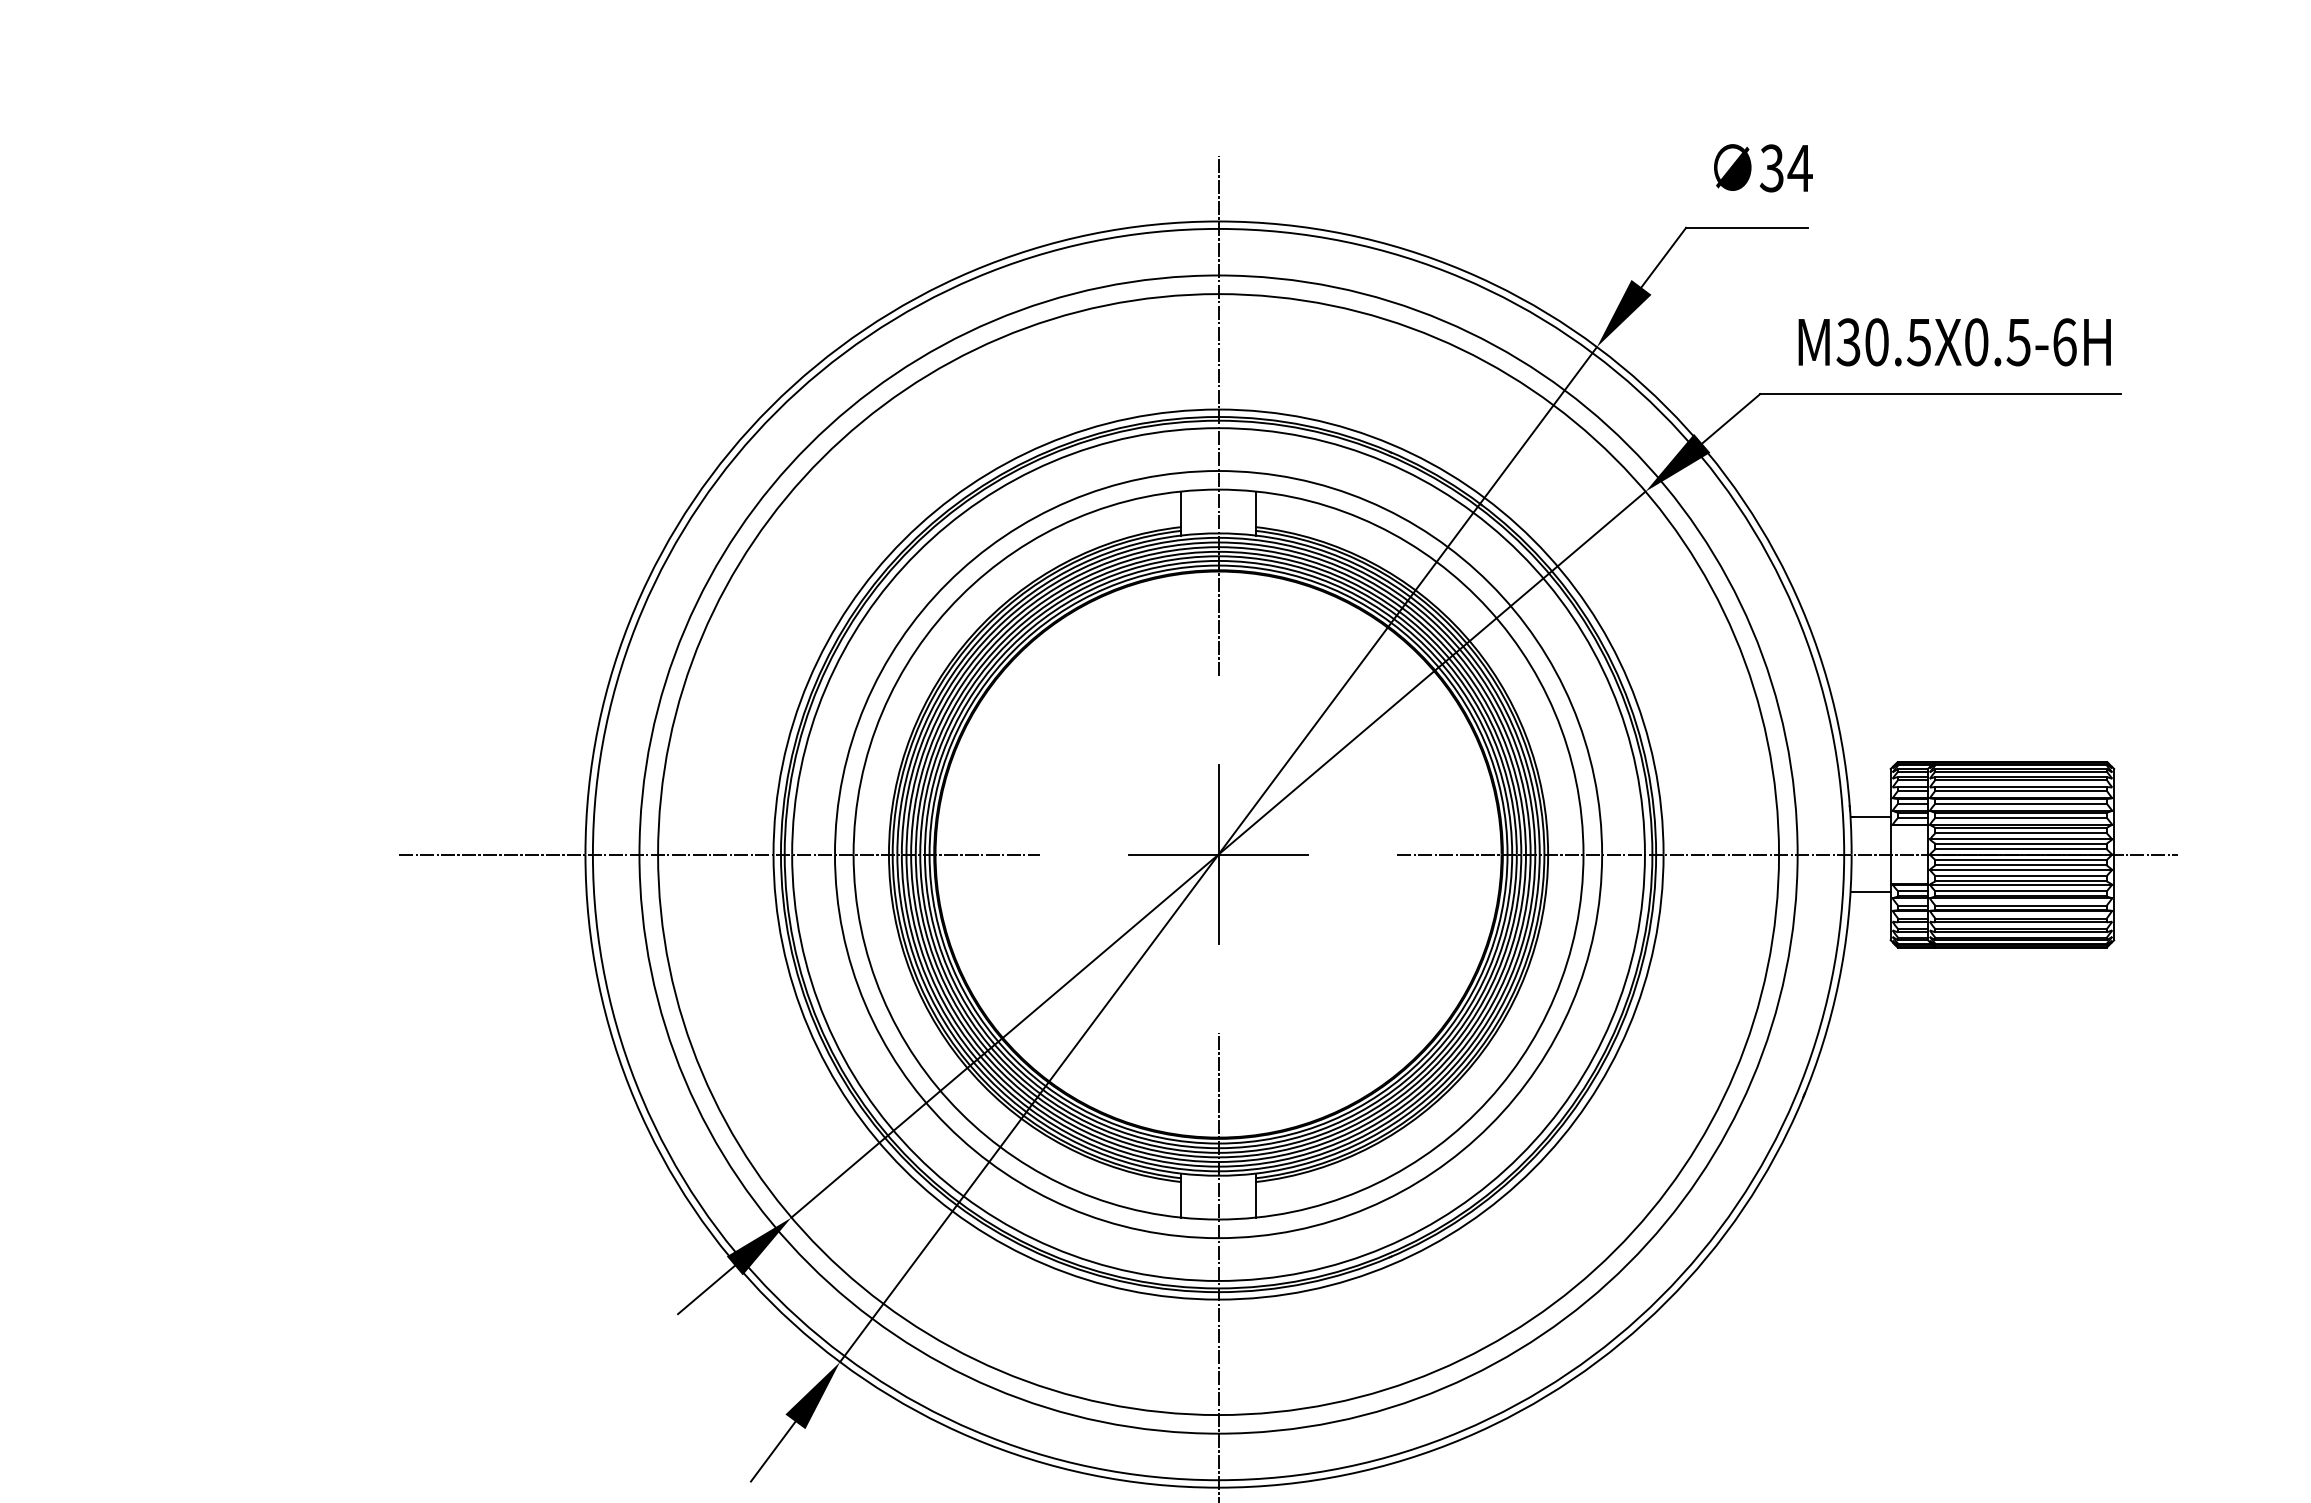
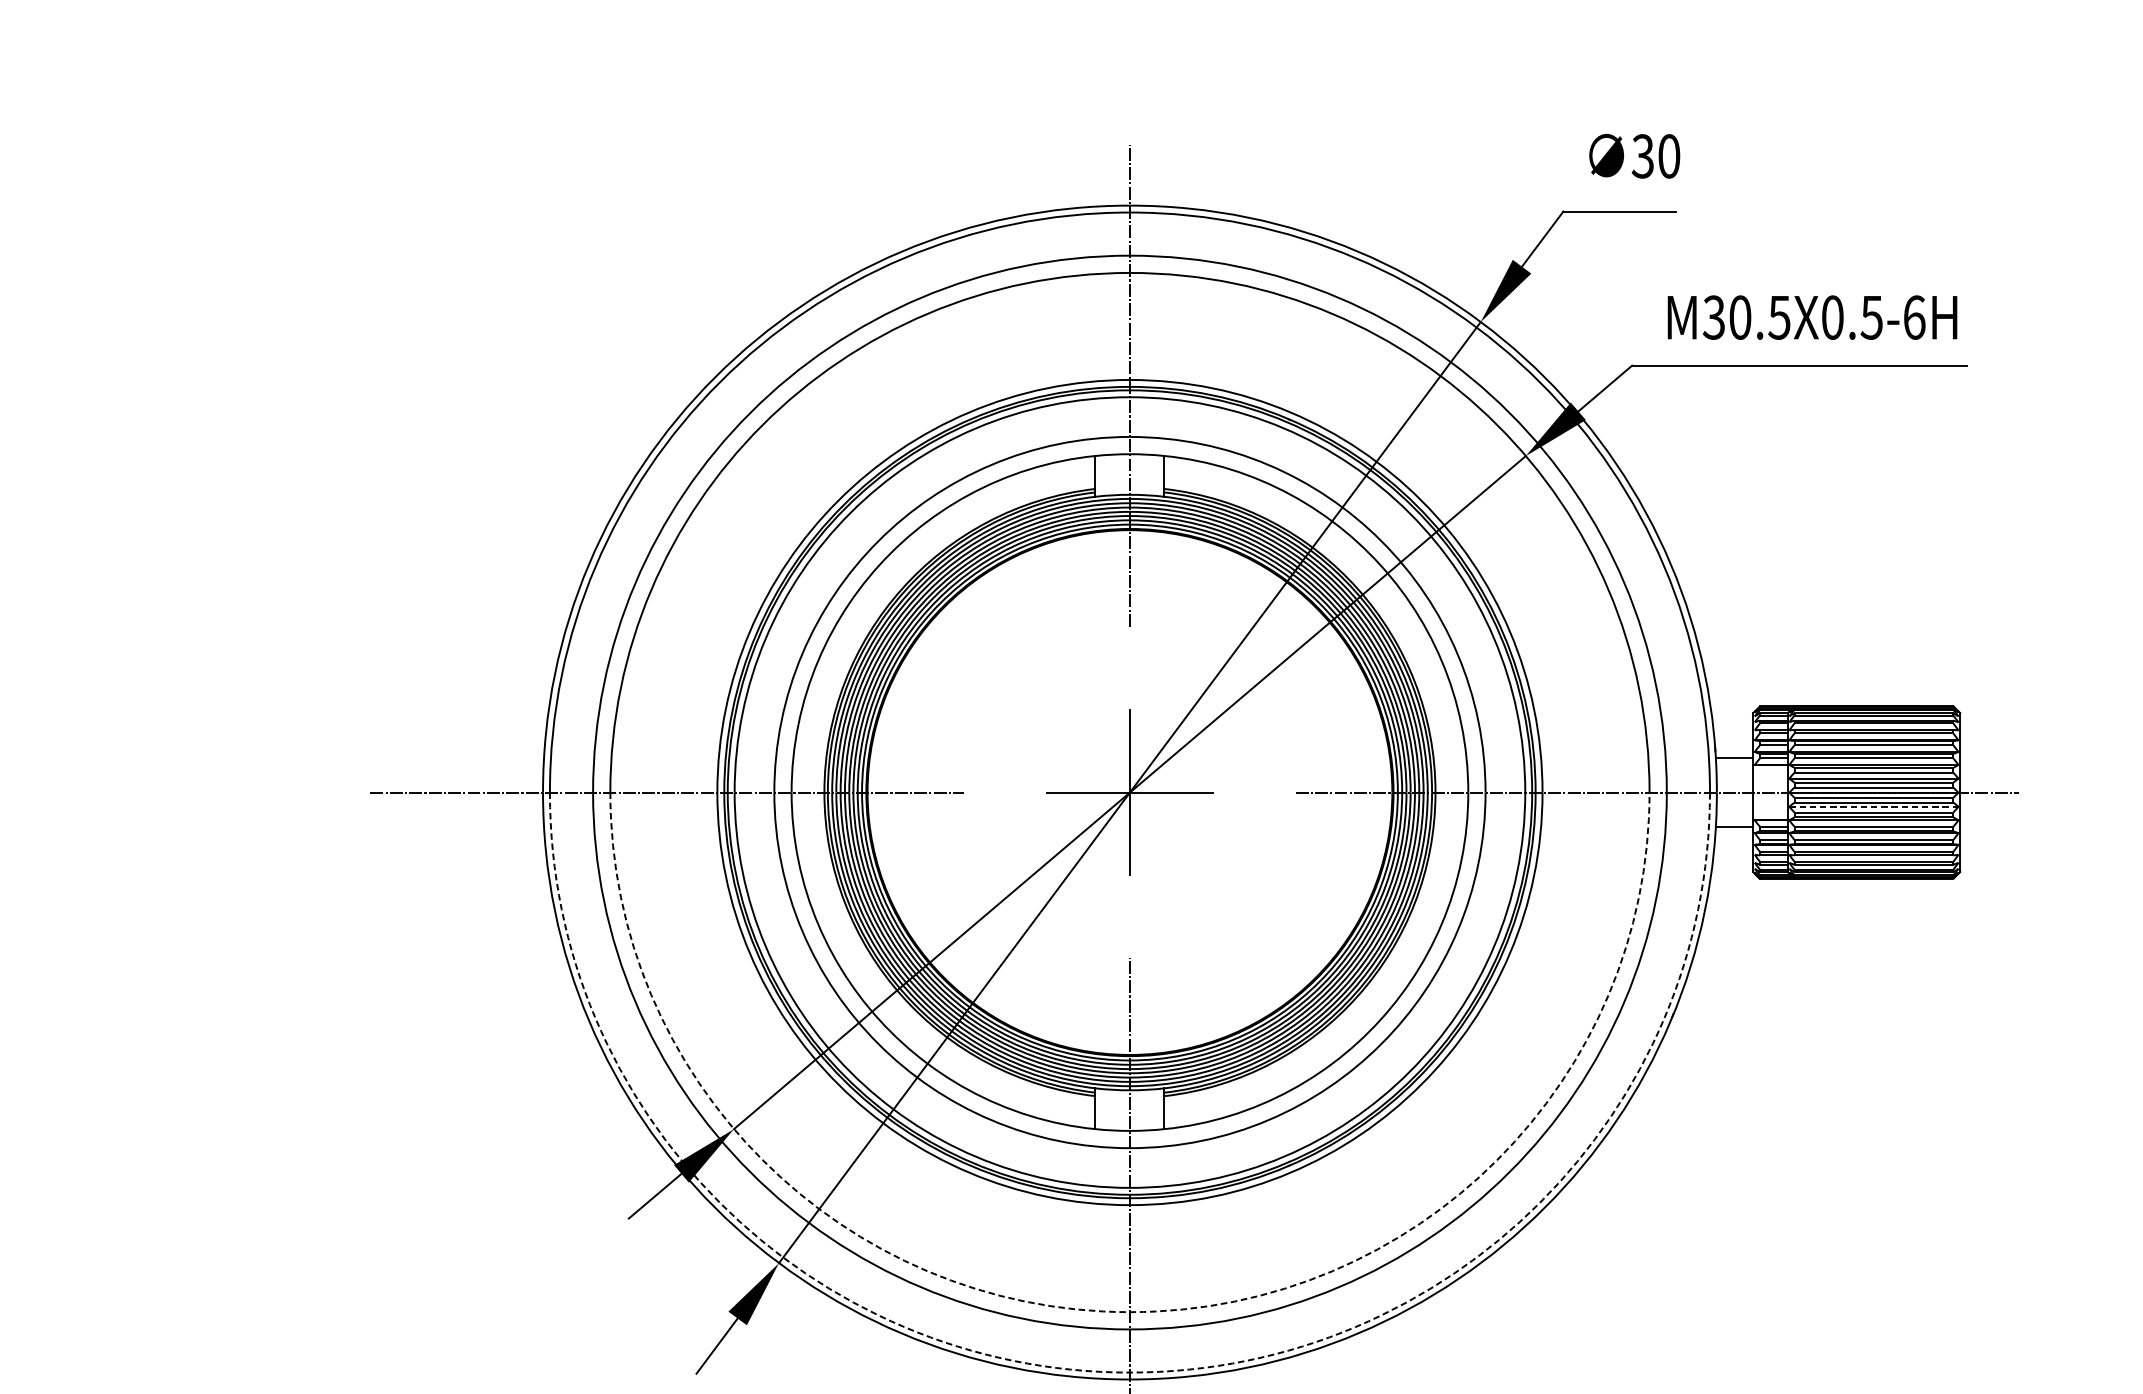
text: (1799, 168) -> (1668, 156), 34 -> 30
line: (2021, 869) -> (1874, 806), solid -> dashed
arc: (1218, 1415) -> (1129, 1312), solid -> dashed
arc: (1218, 1480) -> (1129, 1372), solid -> dashed

